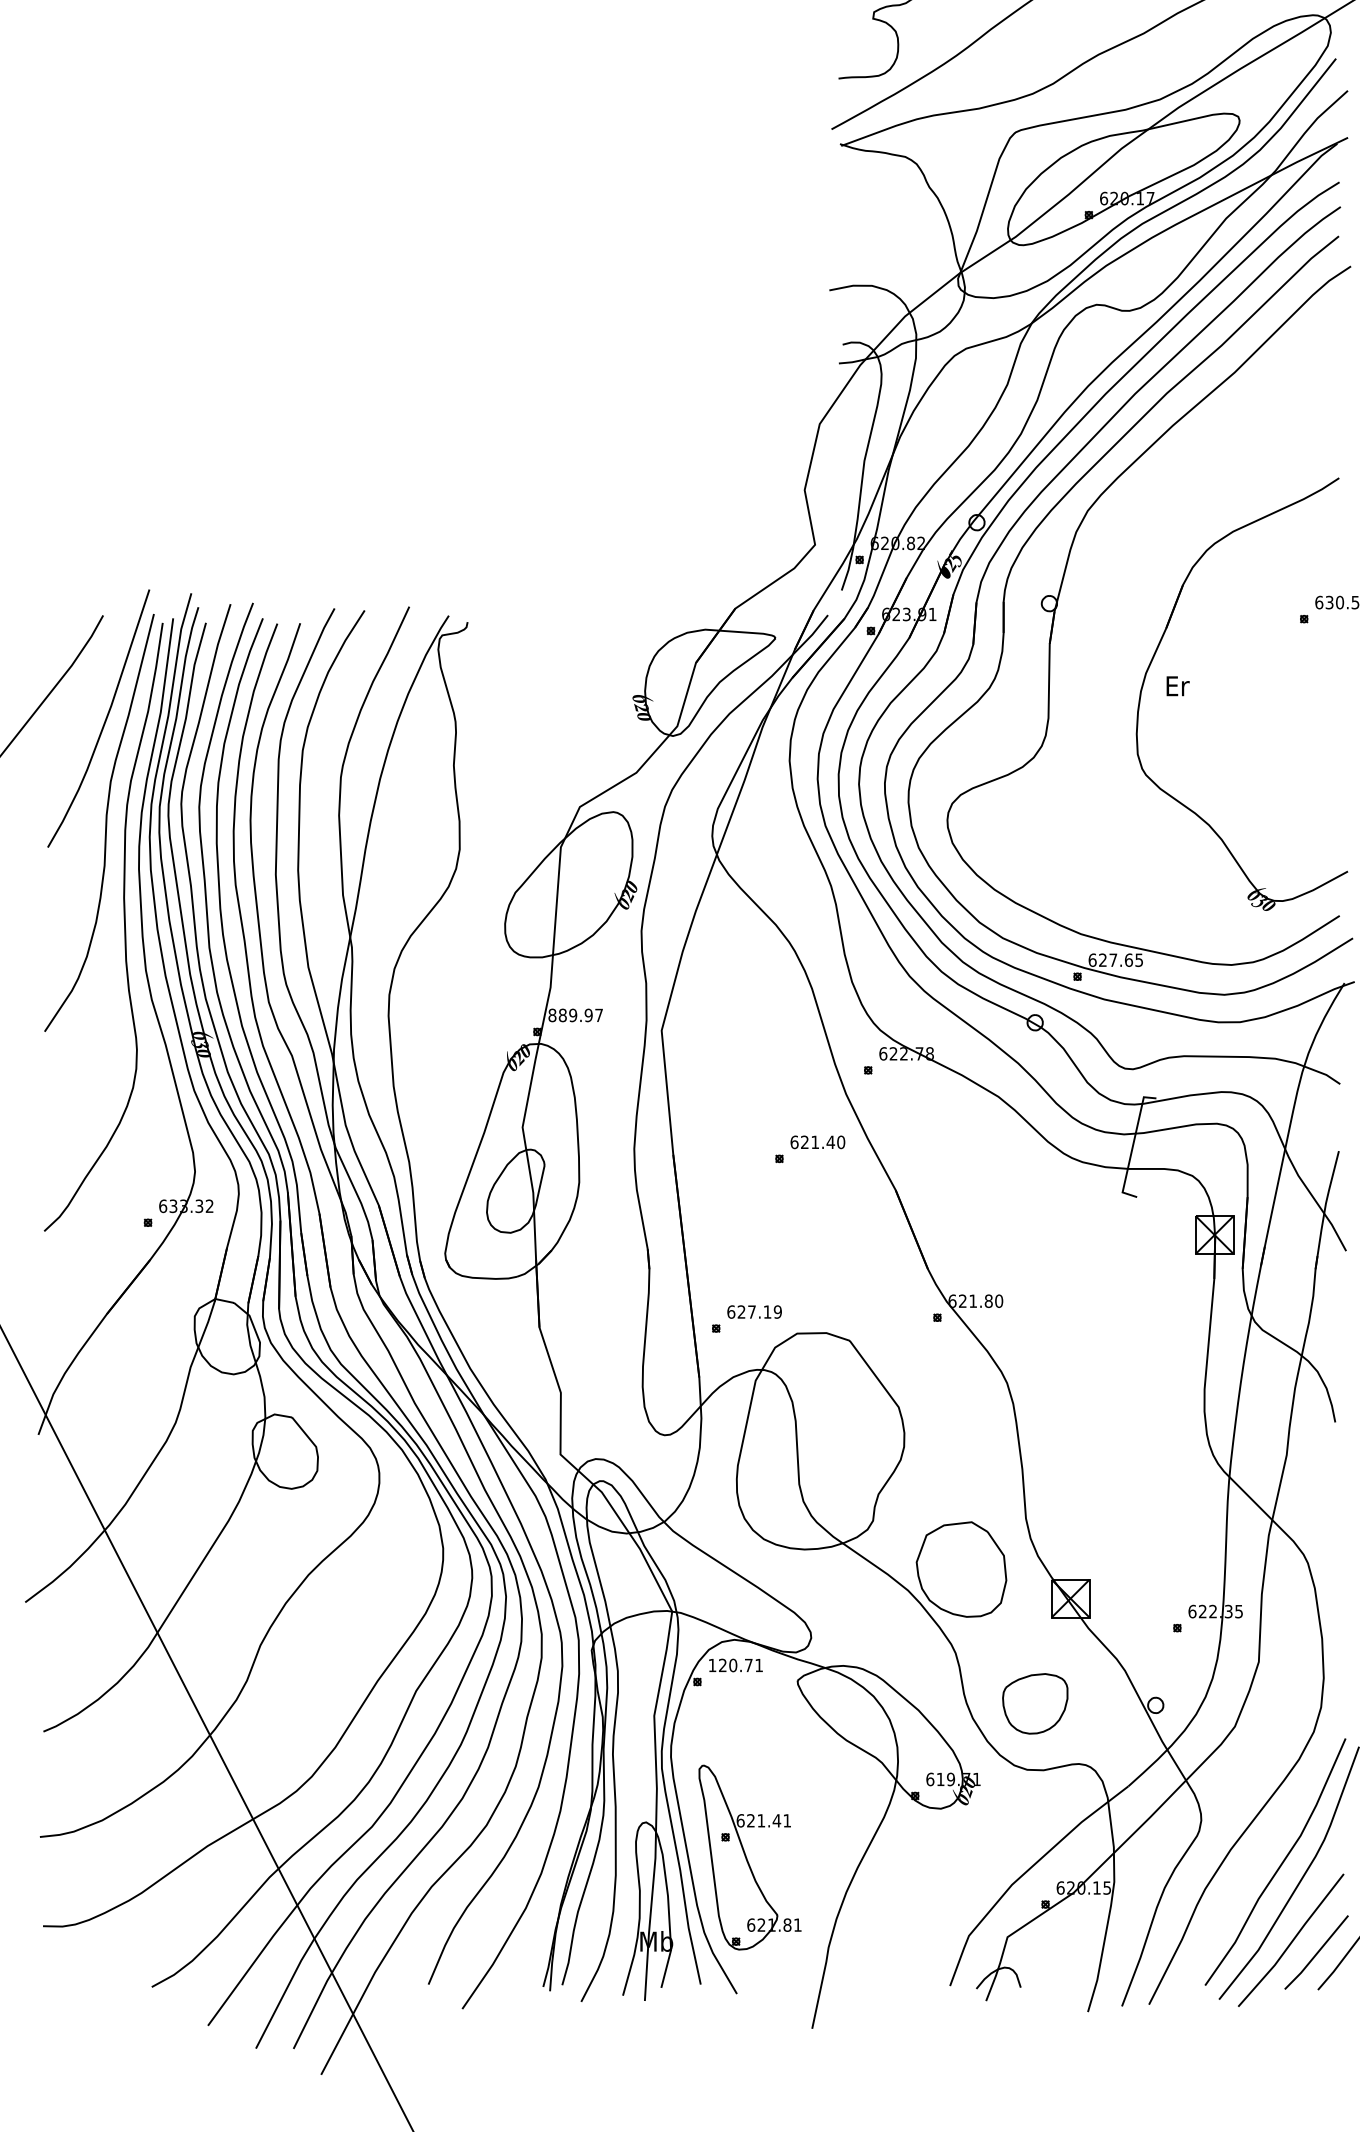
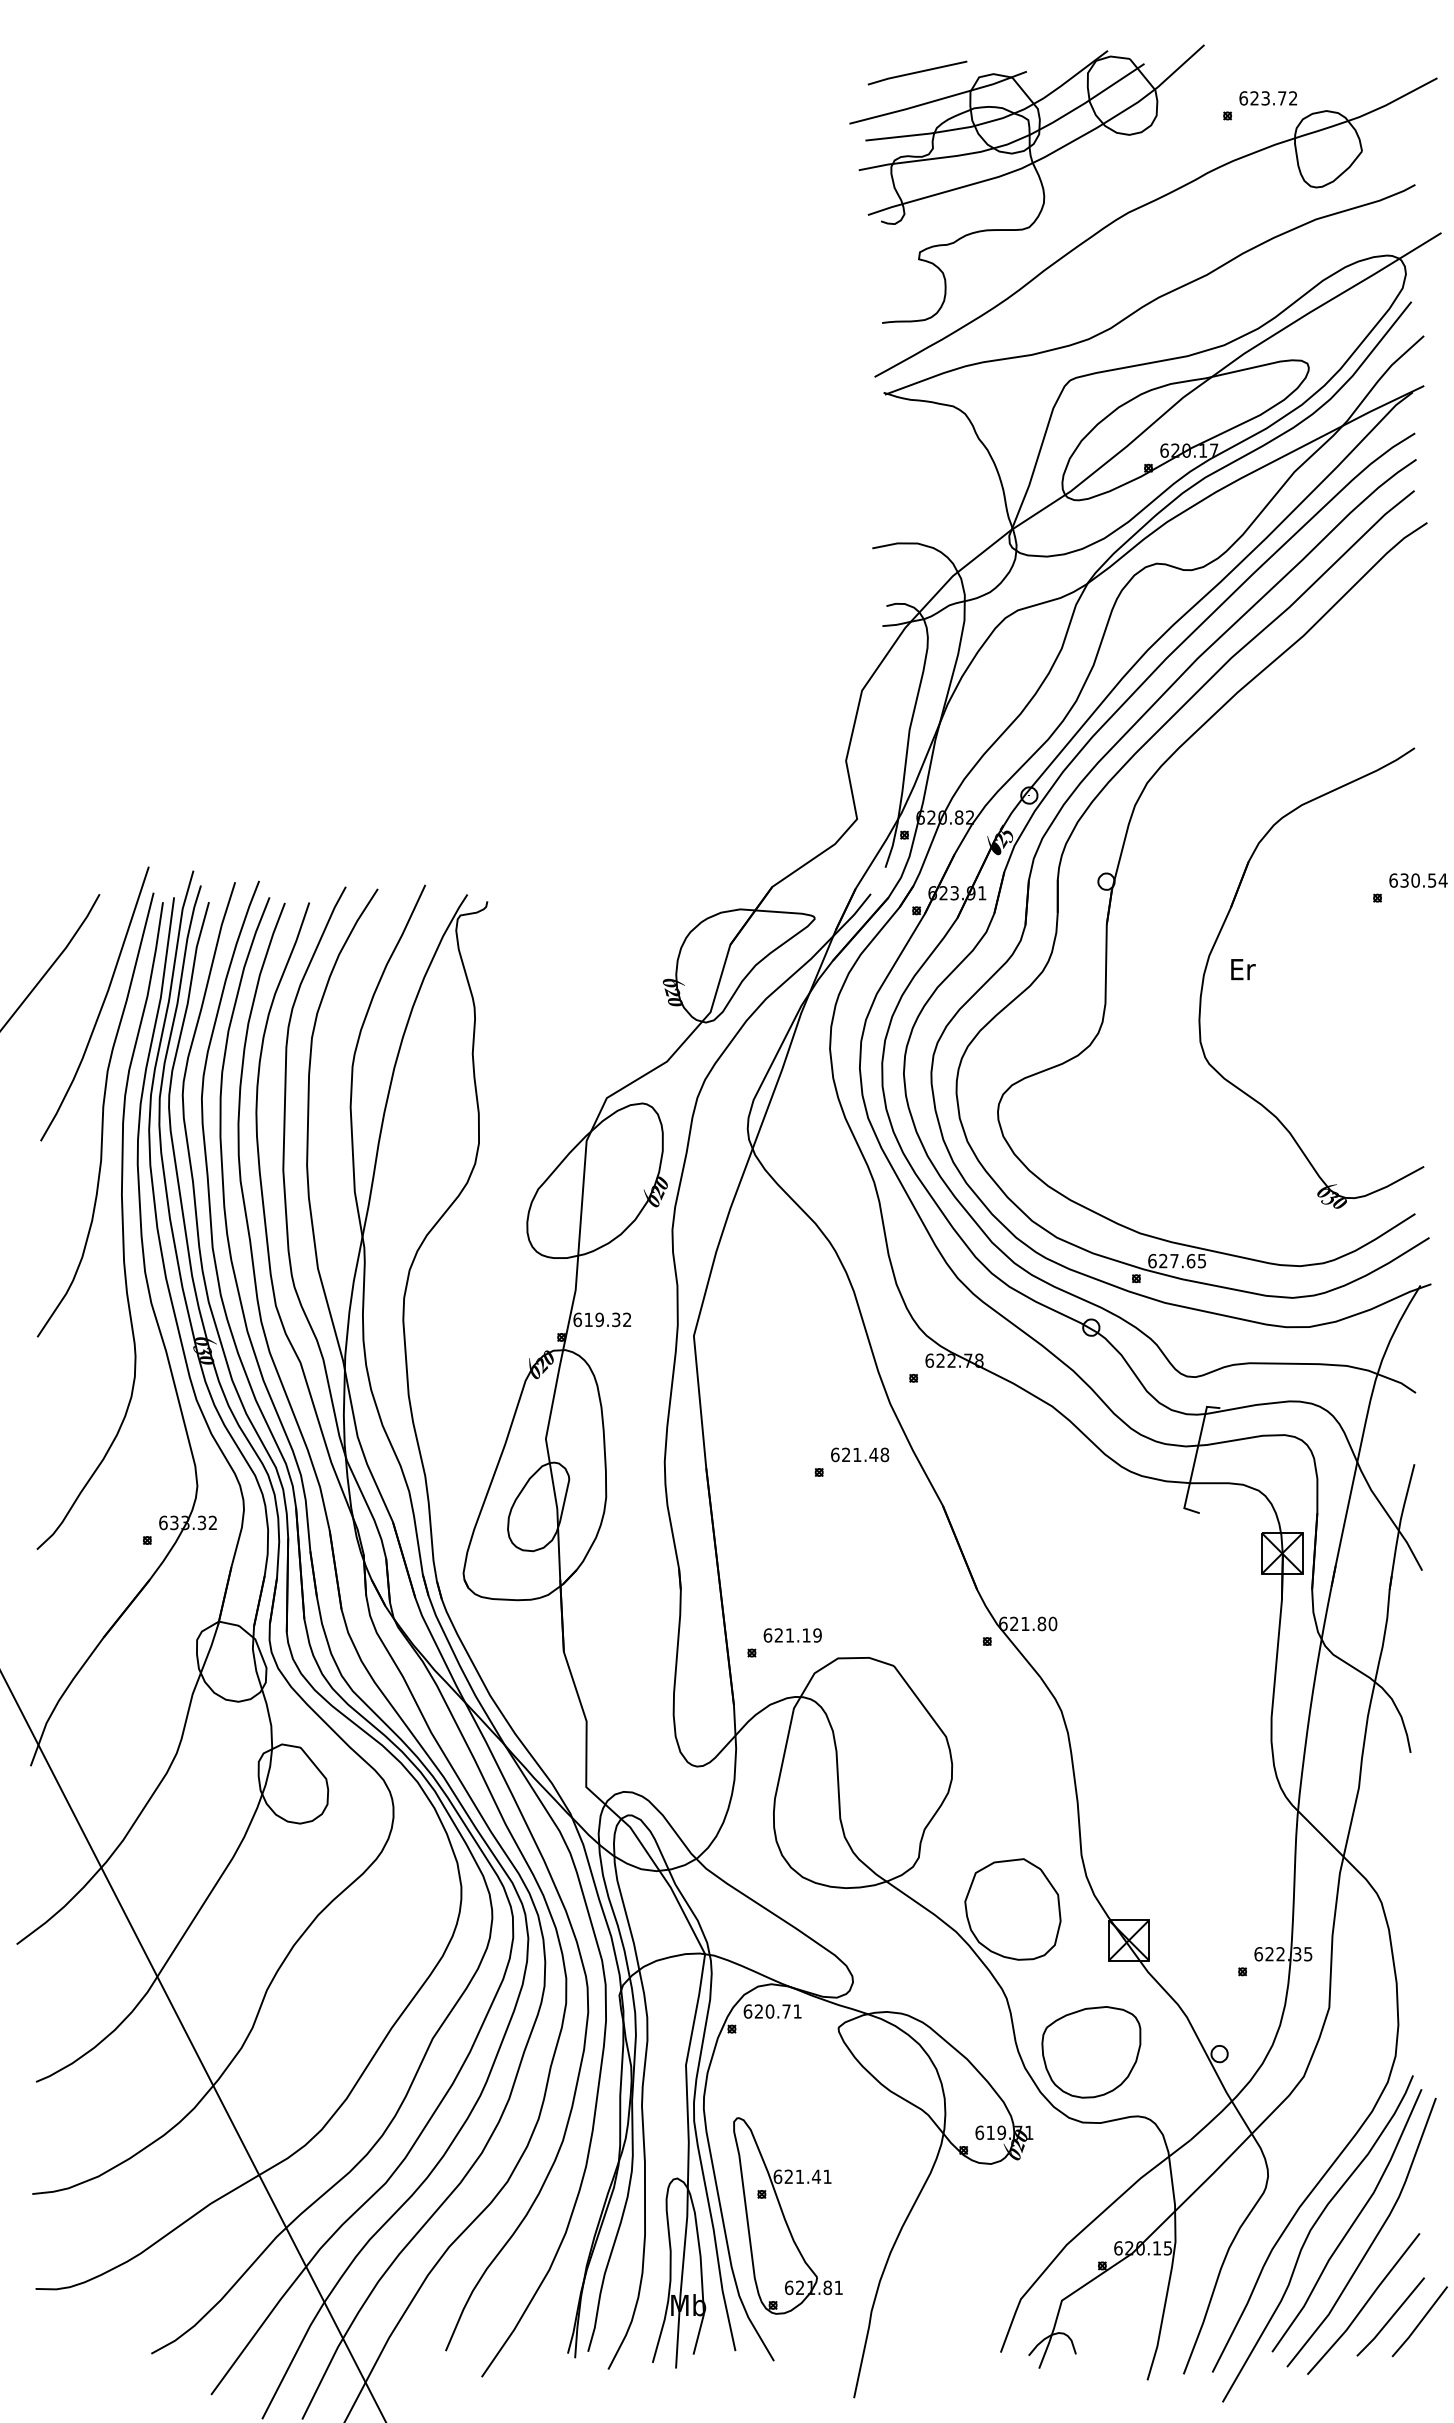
text: (575, 1015) -> (602, 1319), 889.97 -> 619.32
text: (840, 1141) -> (884, 1454), 621.40 -> 621.48
text: (751, 1312) -> (789, 1635), 627.19 -> 621.19
text: (712, 1665) -> (747, 2011), 120.71 -> 620.71
part: (1035, 1703) -> (1091, 2052), size x1.43
curve: (1240, 1875) -> (1309, 2234), added

